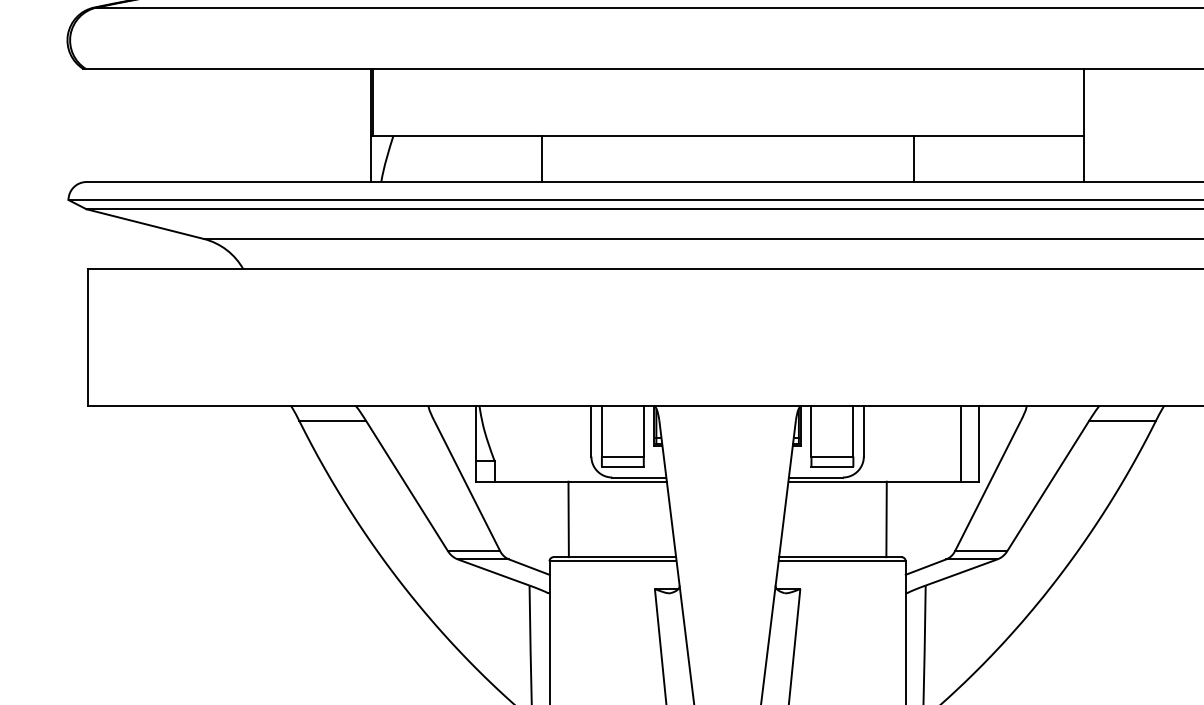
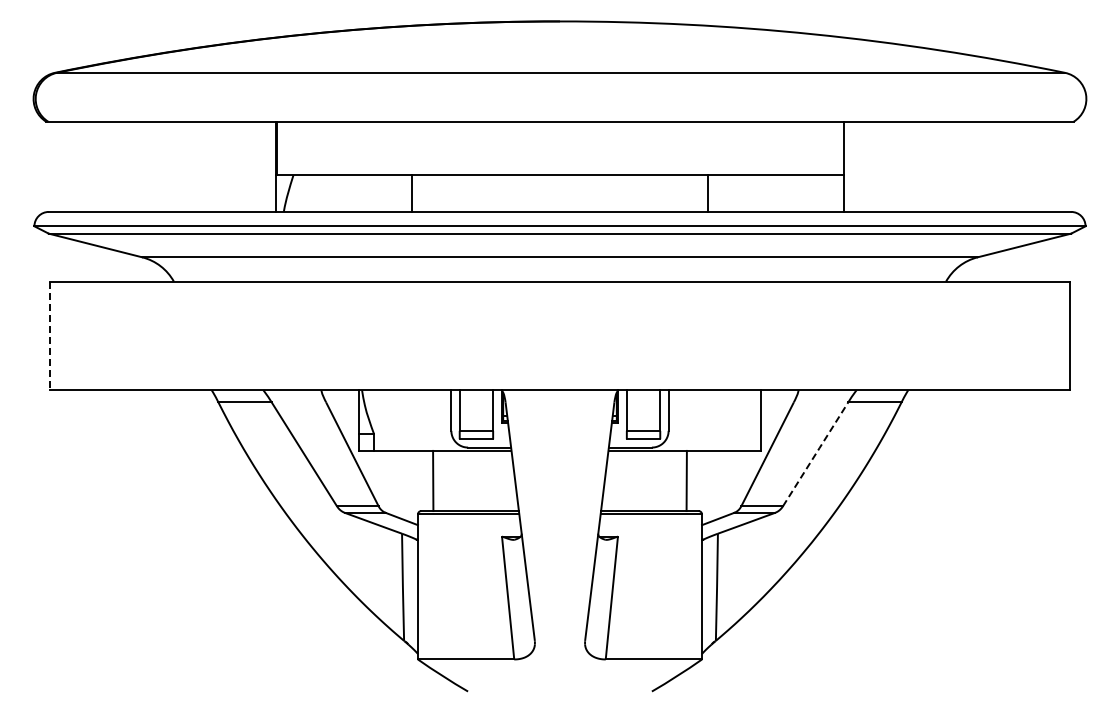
line: (88, 338) -> (50, 336), solid -> dashed
line: (960, 443) -> (745, 420), removed
line: (1048, 484) -> (815, 453), solid -> dashed

